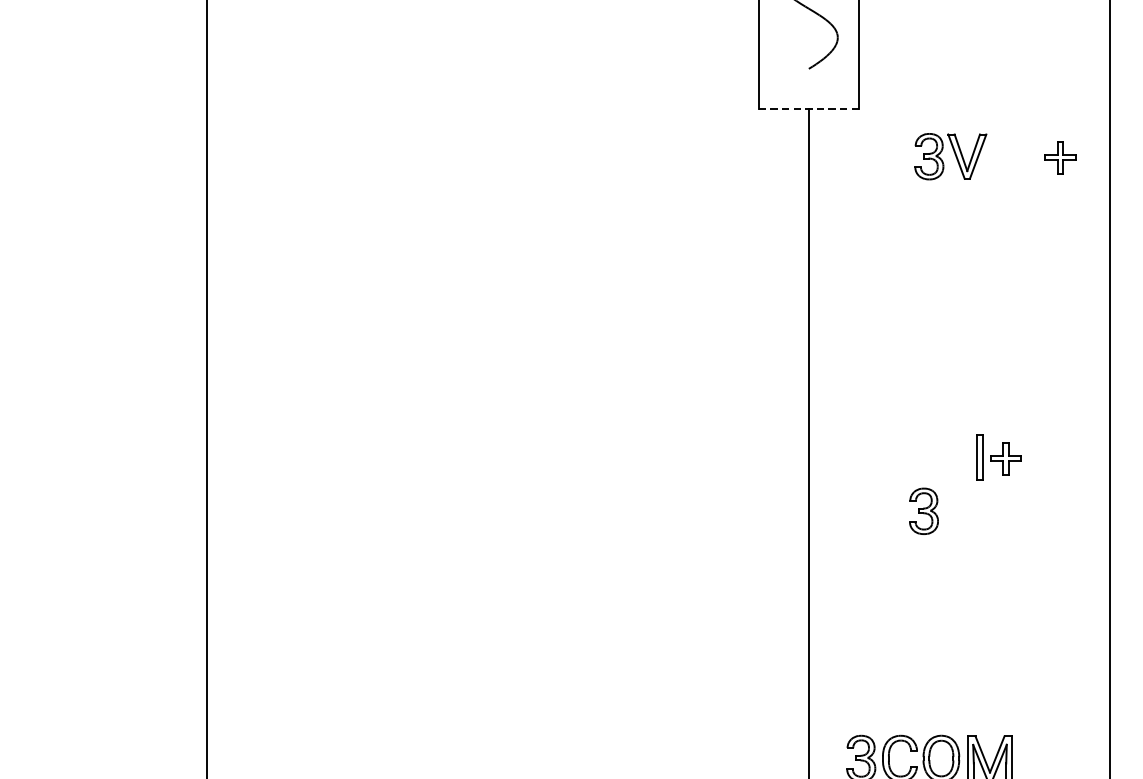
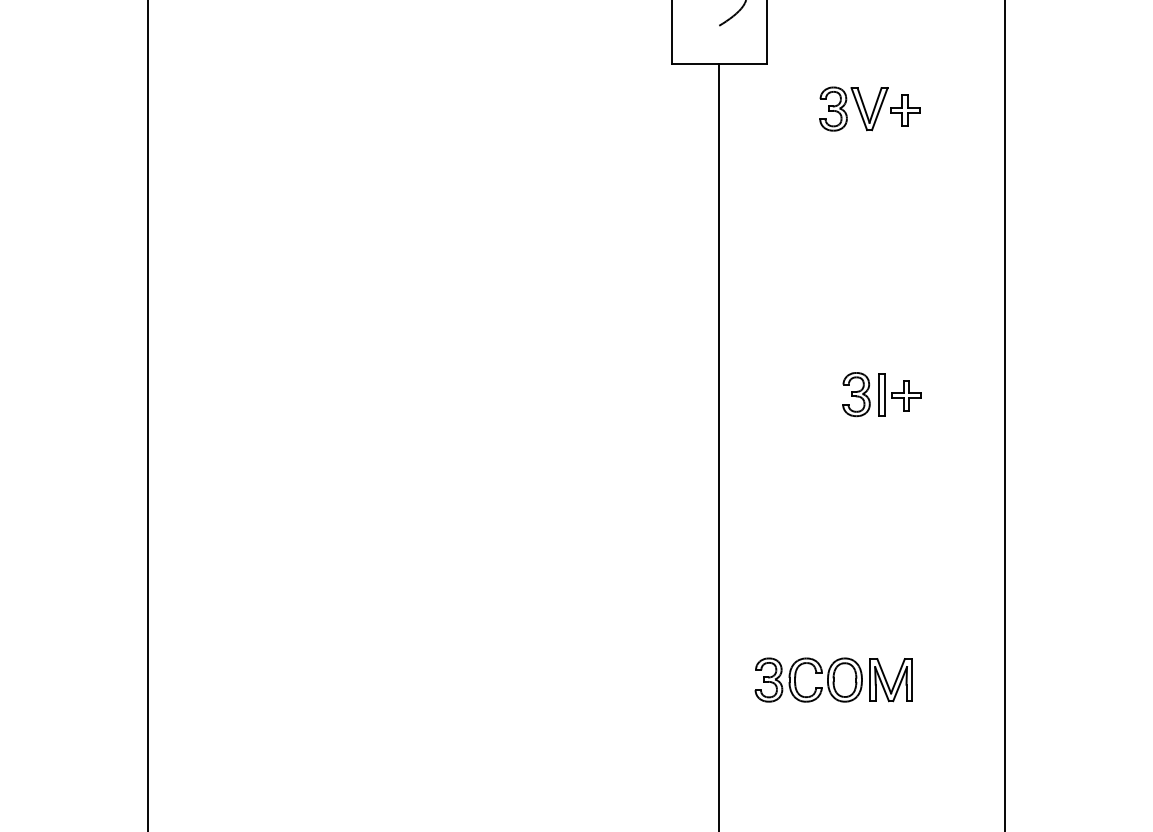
line: (809, 108) -> (719, 63), dashed -> solid
part: (1061, 158) -> (905, 110), moved
part: (924, 511) -> (856, 394), moved

